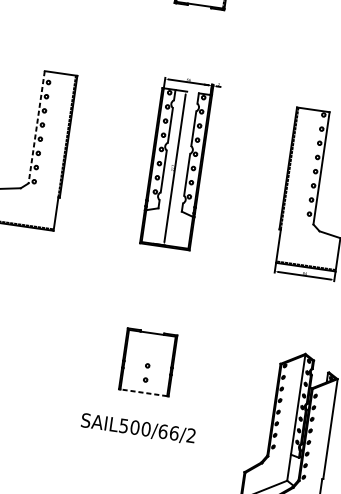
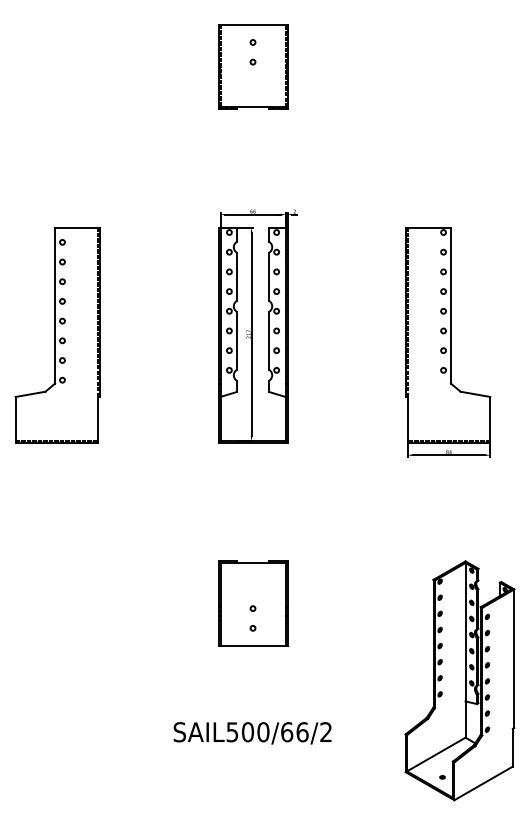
line: (36, 127) -> (55, 306), dashed -> solid
line: (143, 393) -> (252, 646), dashed -> solid
text: (138, 429) -> (252, 733), moved

